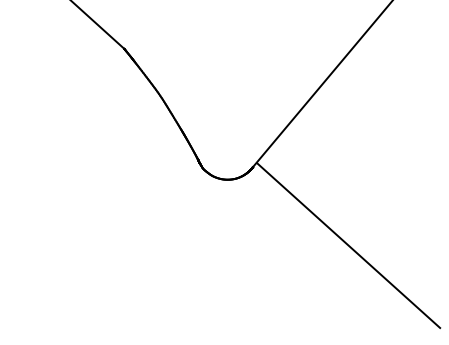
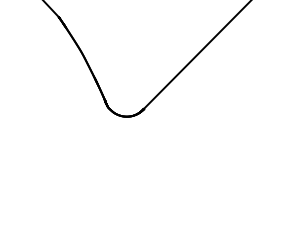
line: (348, 245) -> (207, 170), removed

